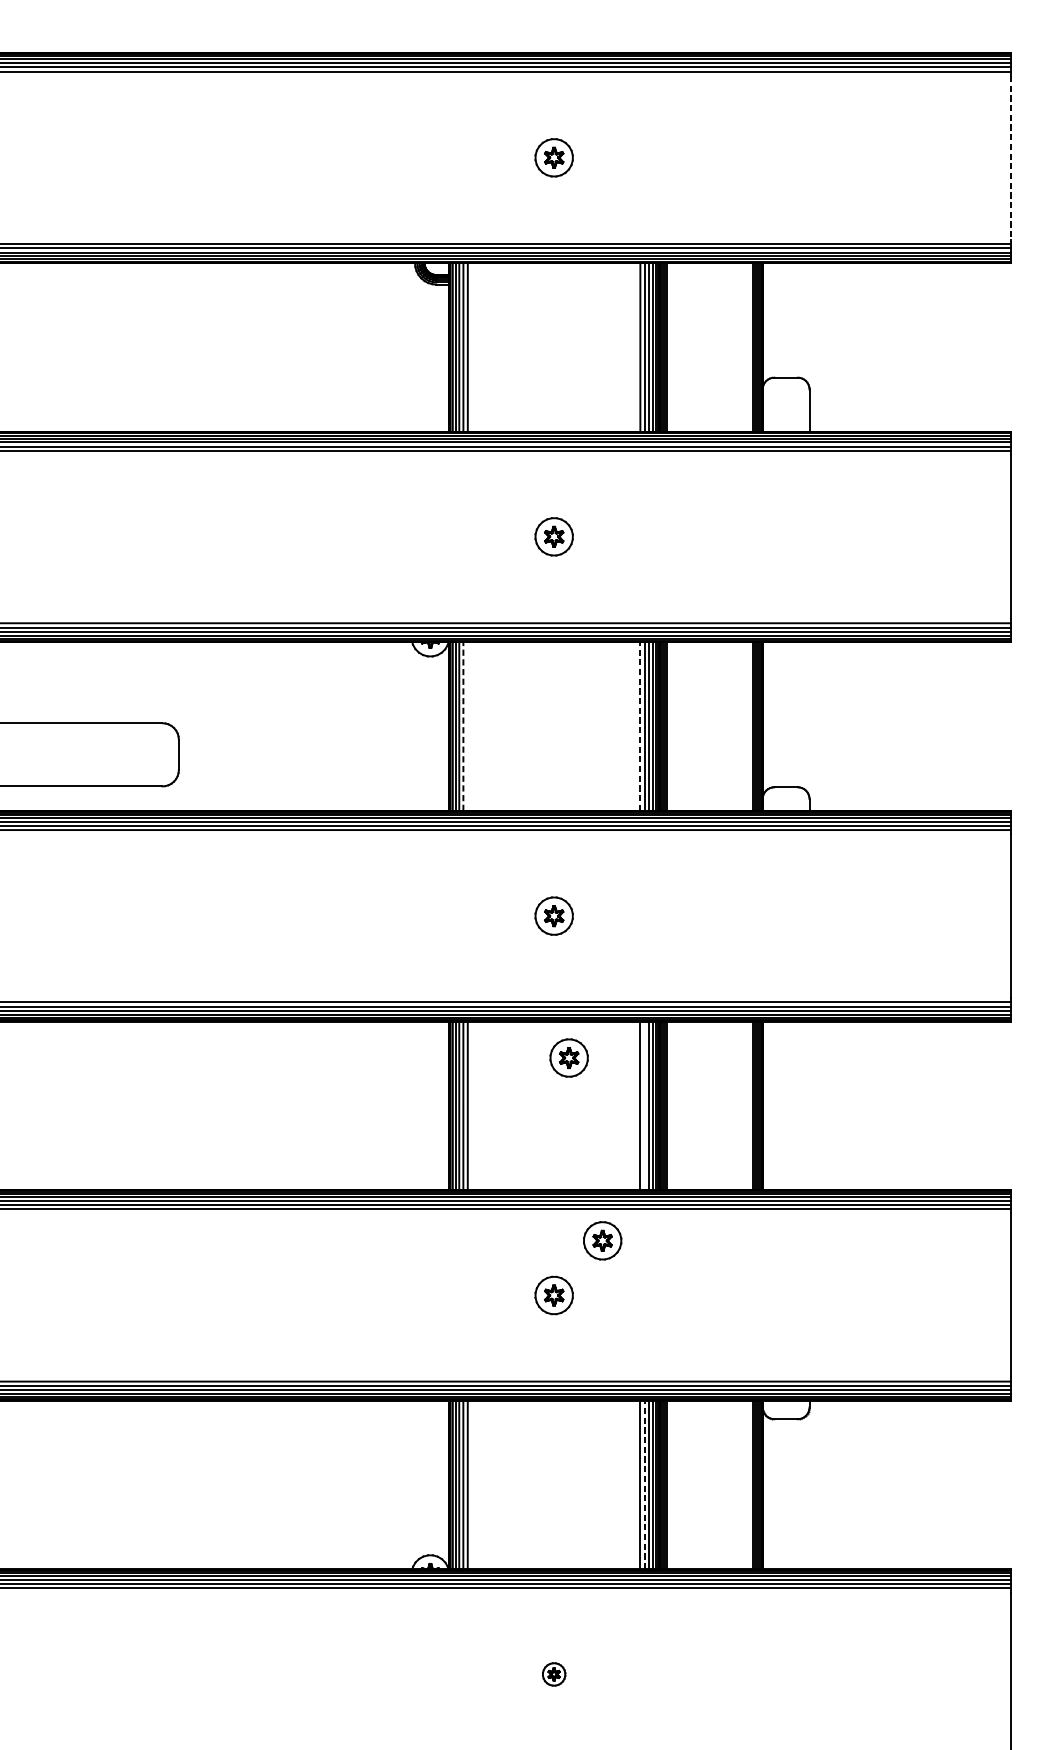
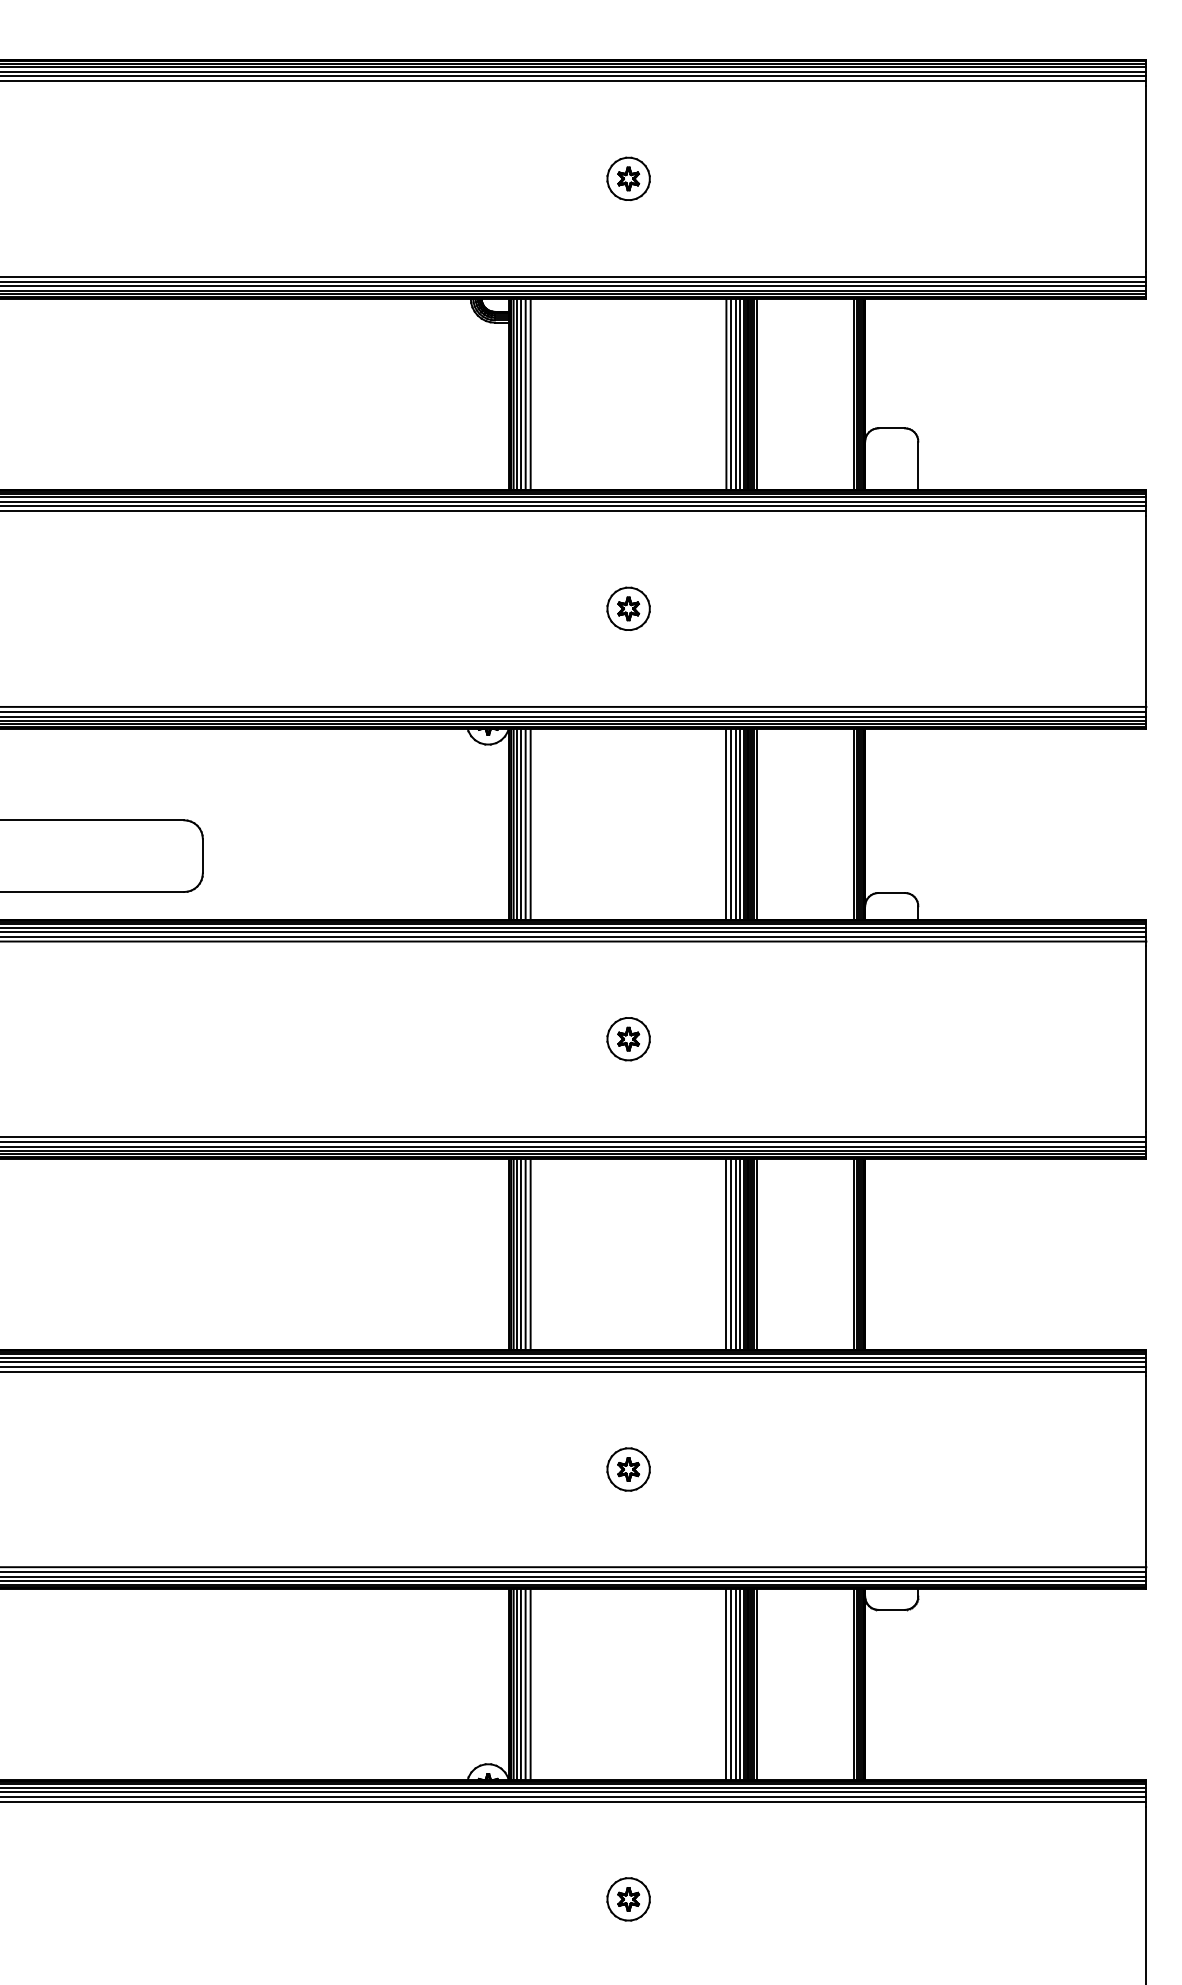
line: (1010, 158) -> (1146, 179), dashed -> solid
line: (463, 726) -> (525, 824), dashed -> solid
line: (467, 726) -> (530, 823), added
line: (640, 726) -> (726, 824), dashed -> solid
part: (569, 1058) -> (645, 1200), removed
line: (644, 1105) -> (731, 1253), added
part: (602, 1240) -> (683, 1407), removed
line: (644, 1484) -> (731, 1684), dashed -> solid
part: (554, 1674) -> (628, 1899), size x1.67

